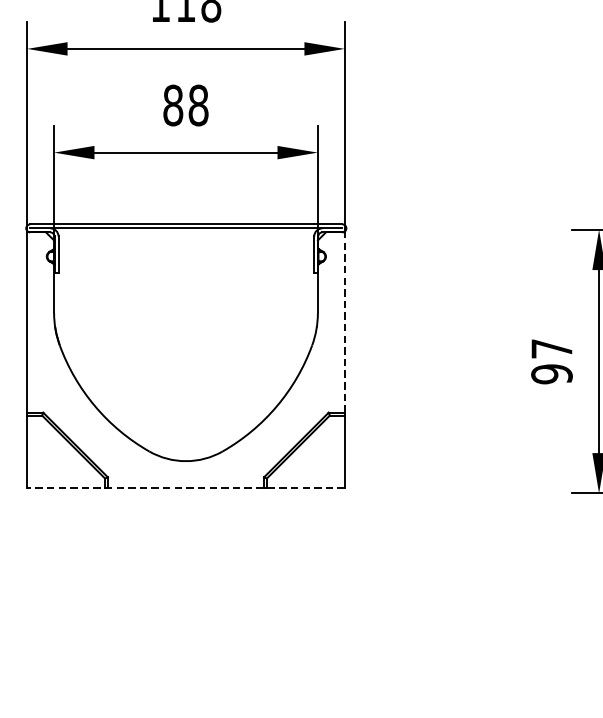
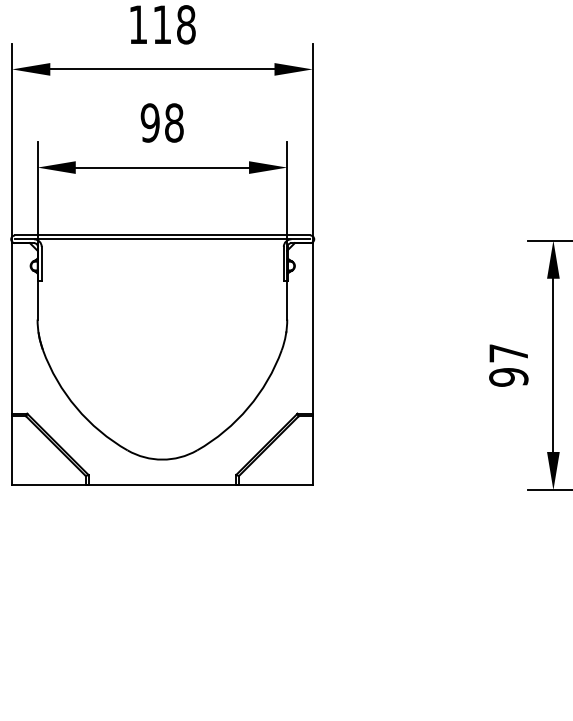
text: (172, 104) -> (149, 122), 88 -> 98
line: (344, 321) -> (312, 327), dashed -> solid
line: (185, 488) -> (161, 485), dashed -> solid

